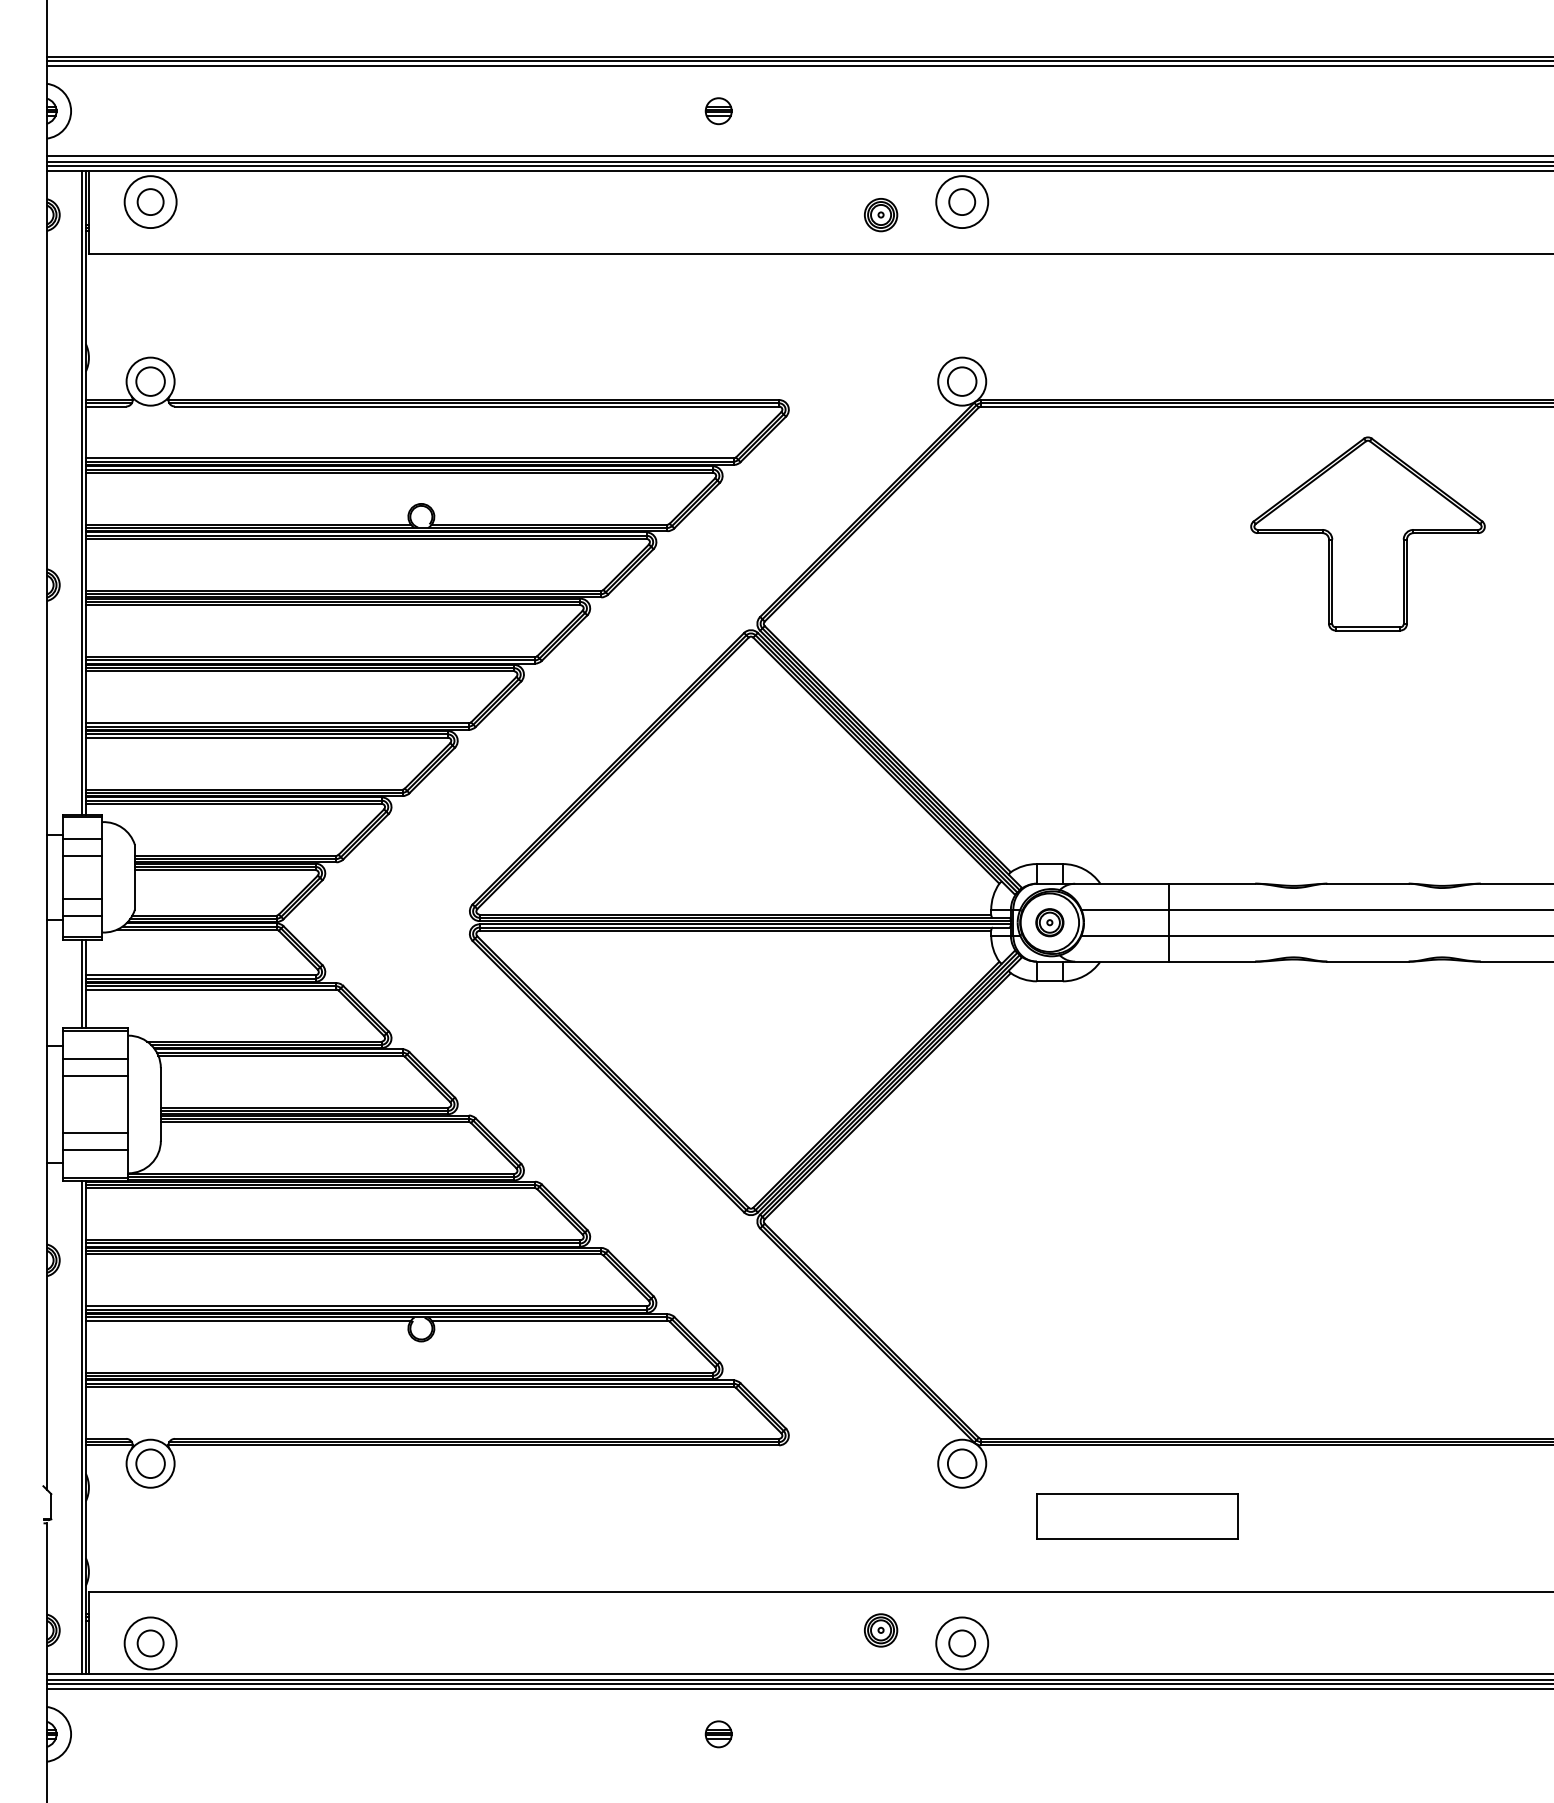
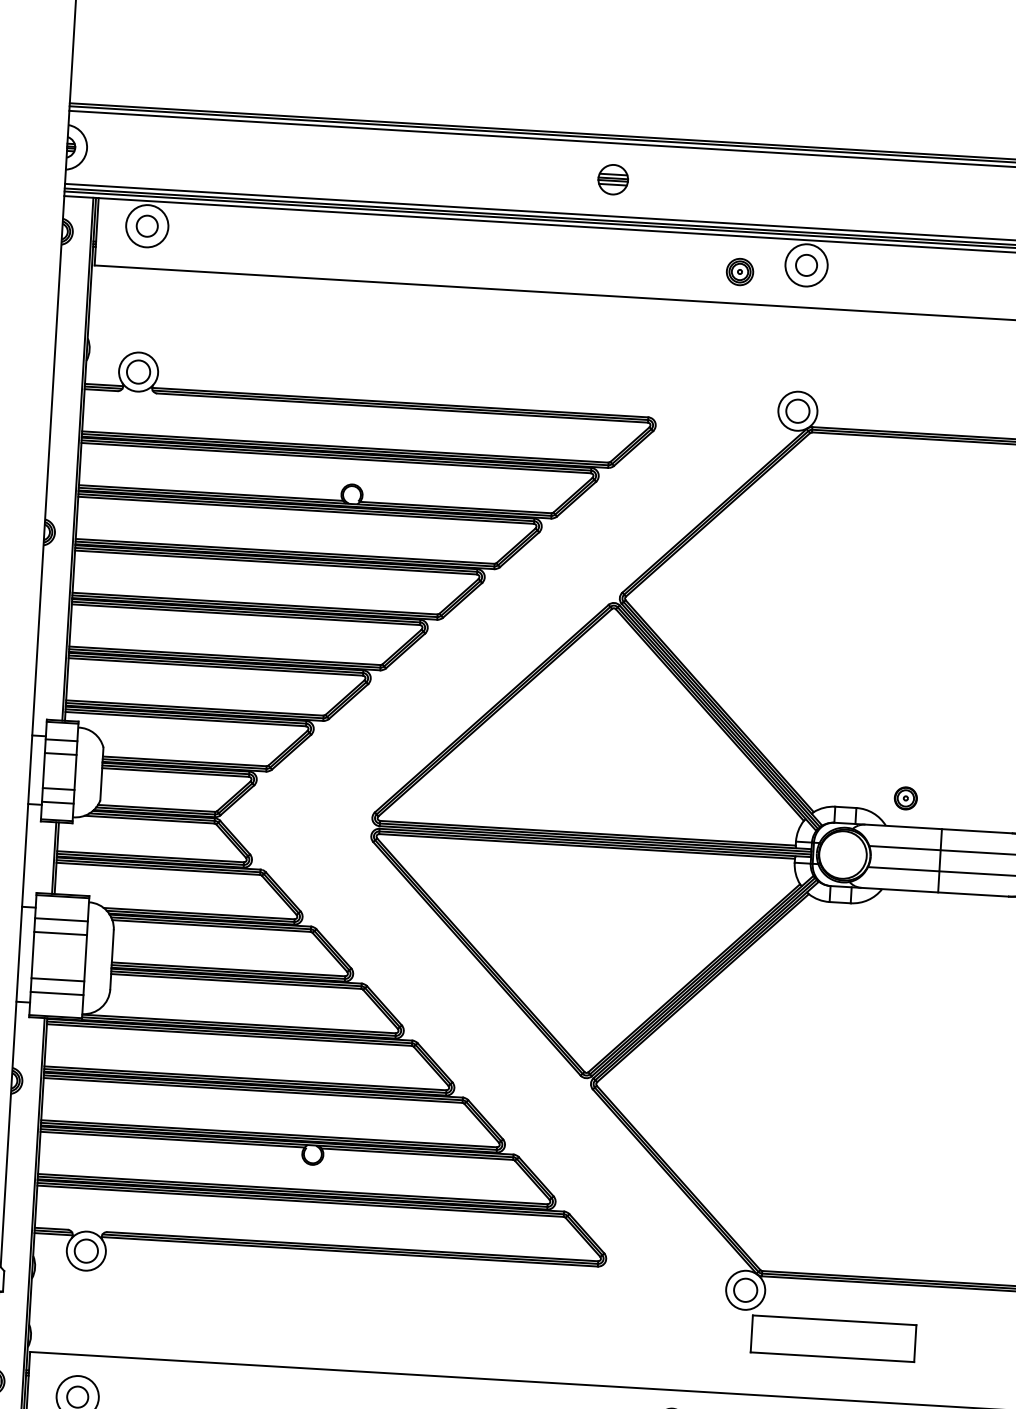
part: (718, 111) -> (612, 180), size x1.4
part: (1049, 922) -> (905, 798), moved
part: (1137, 1516) -> (833, 1338), moved

